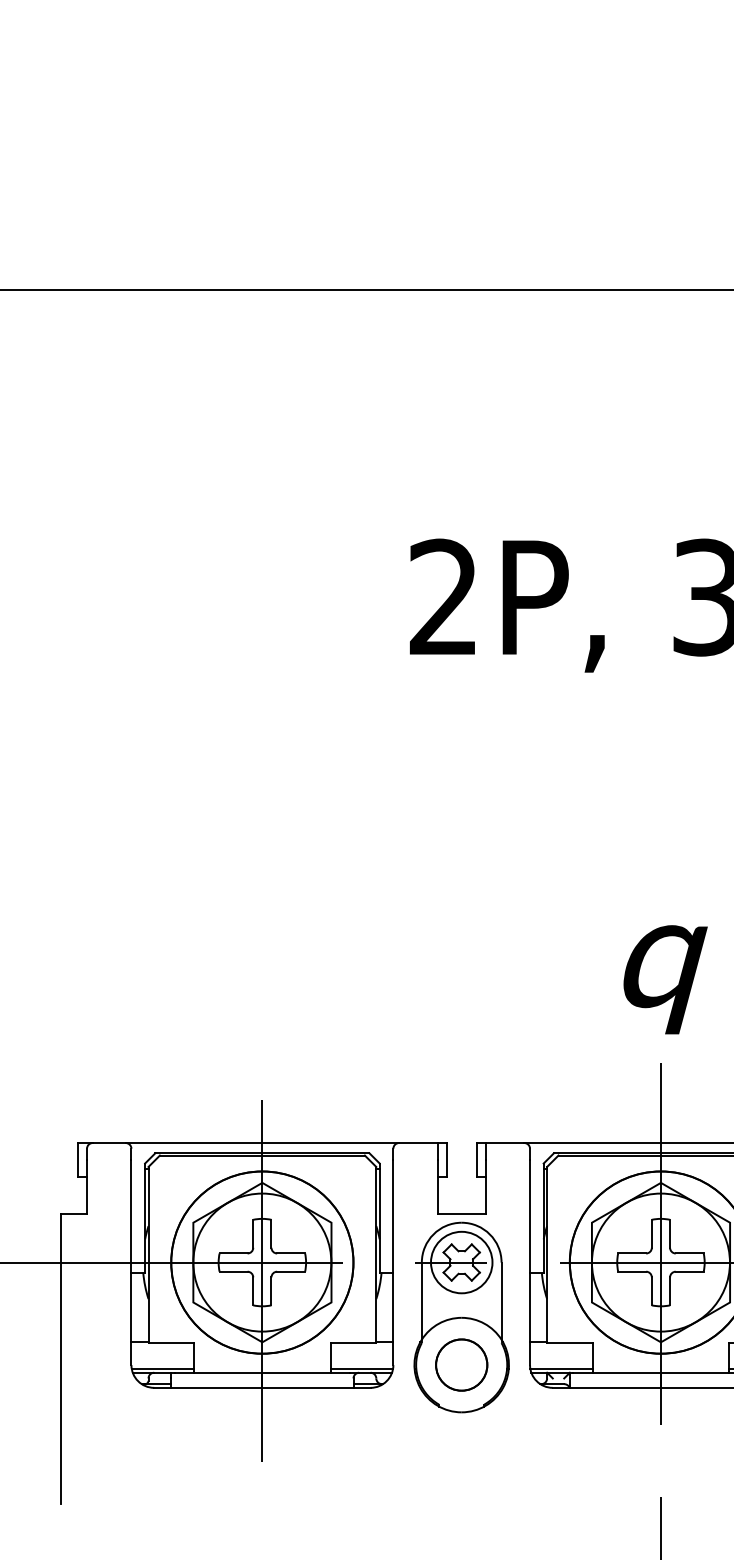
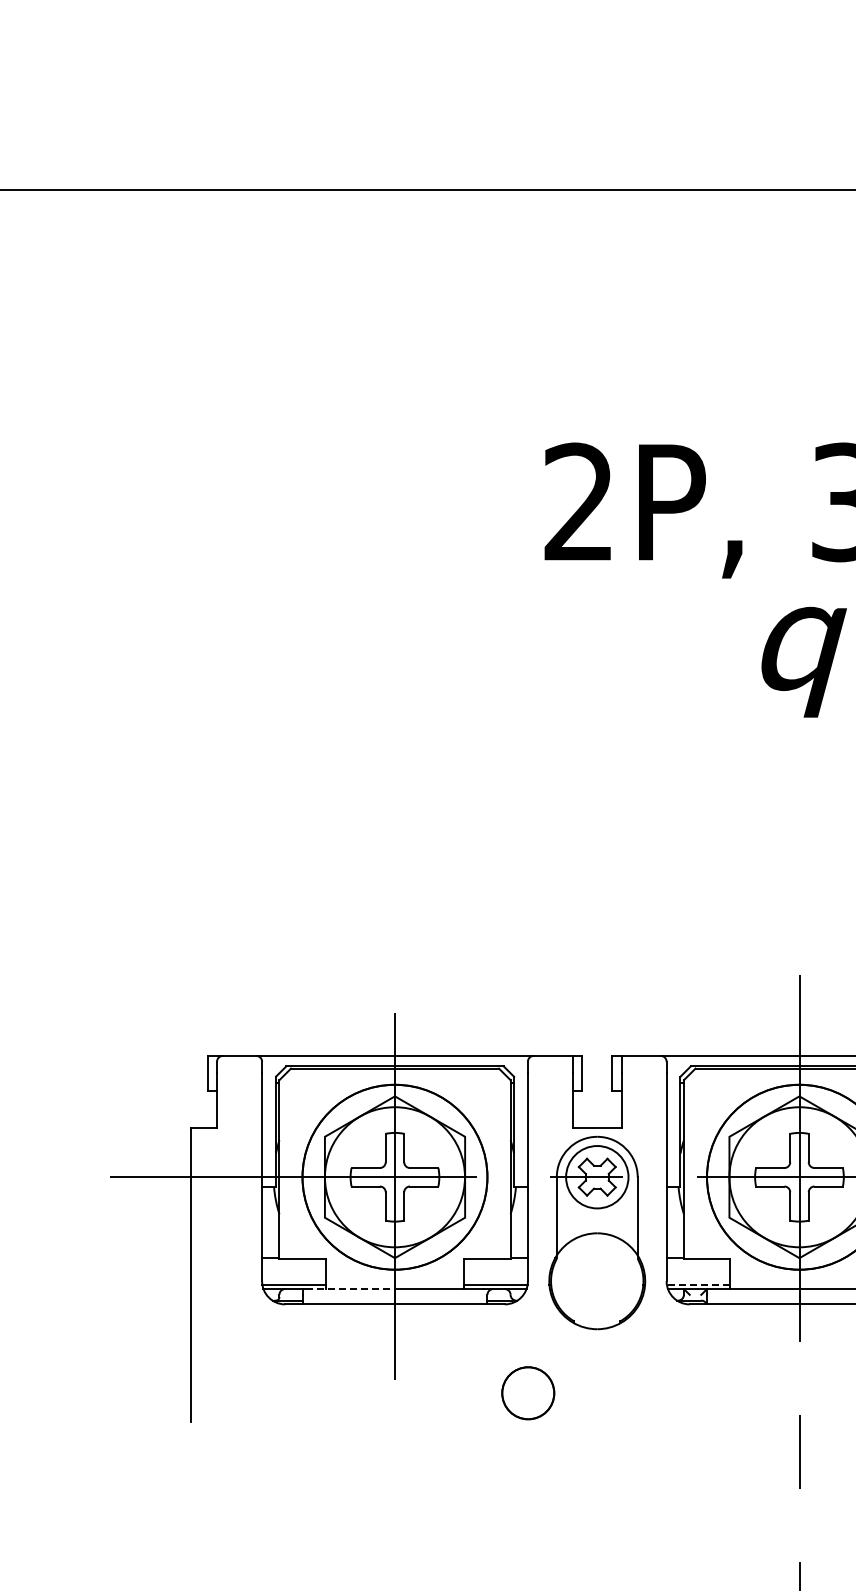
text: (664, 979) -> (803, 661), moved
circle: (461, 1365) -> (528, 1393), moved
line: (561, 1368) -> (698, 1284), solid -> dashed
line: (219, 1373) -> (351, 1289), solid -> dashed

